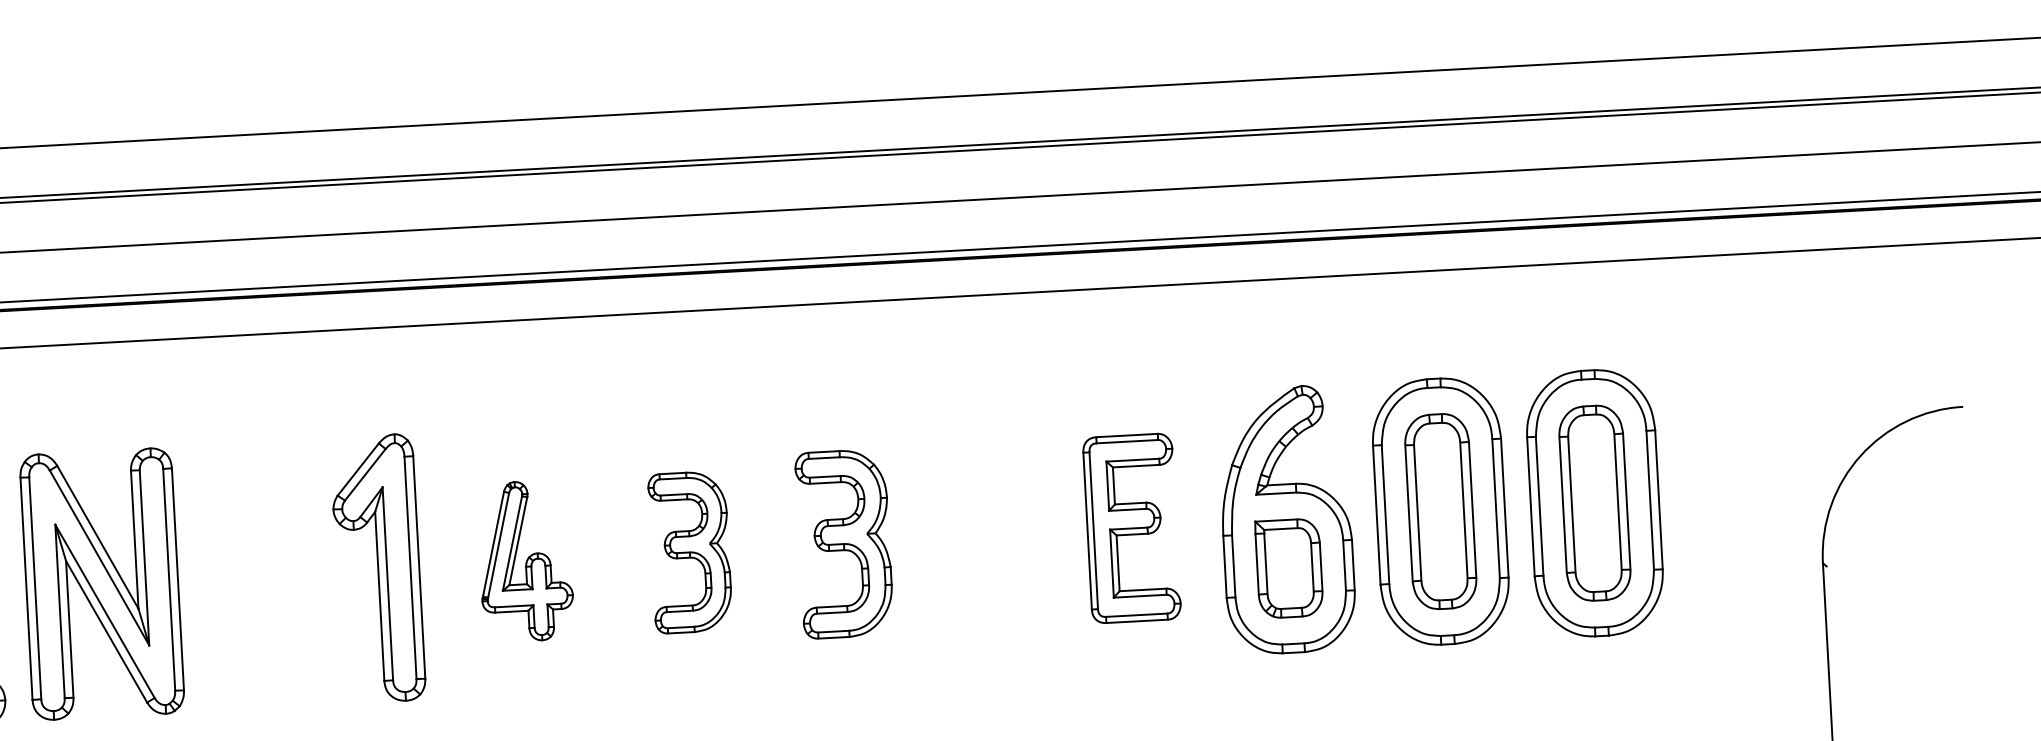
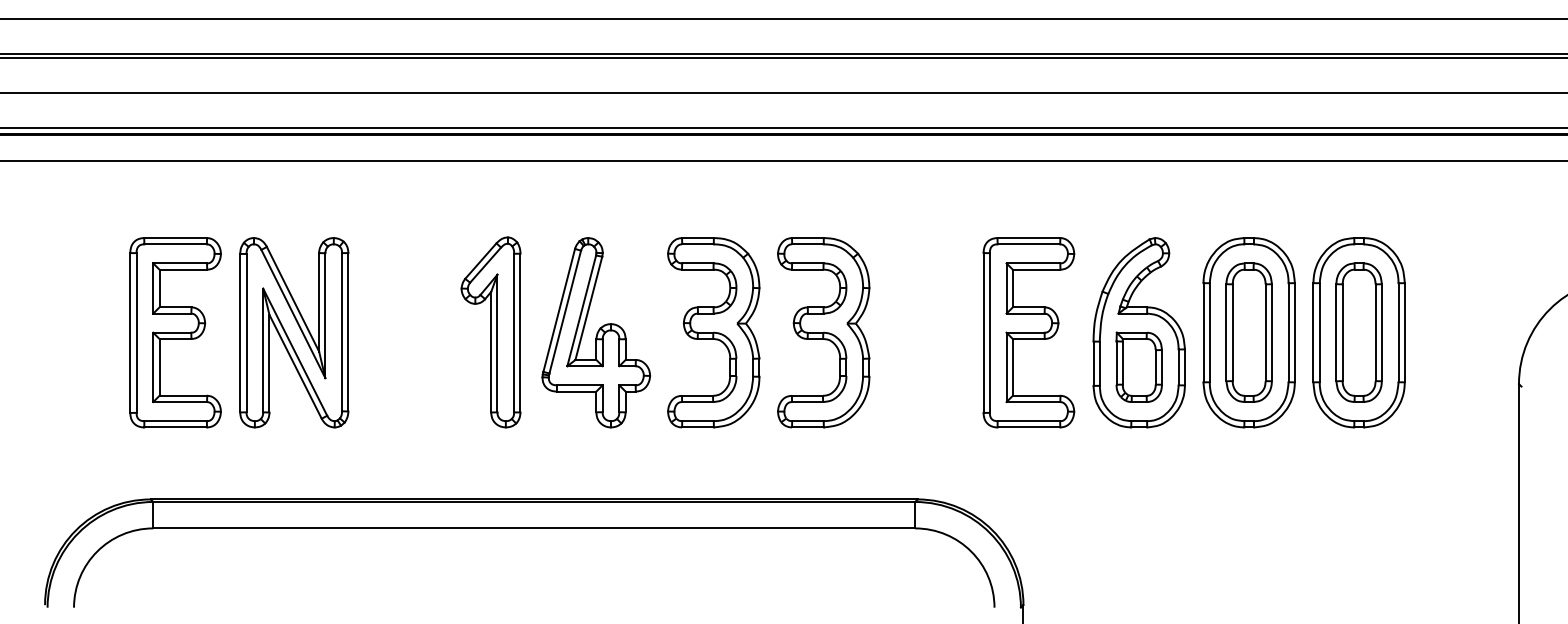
part: (1131, 528) -> (1028, 332), size x1.43
part: (844, 543) -> (823, 332), size x1.43
part: (689, 551) -> (713, 332), size x1.67
part: (525, 560) -> (596, 332), size x1.67

